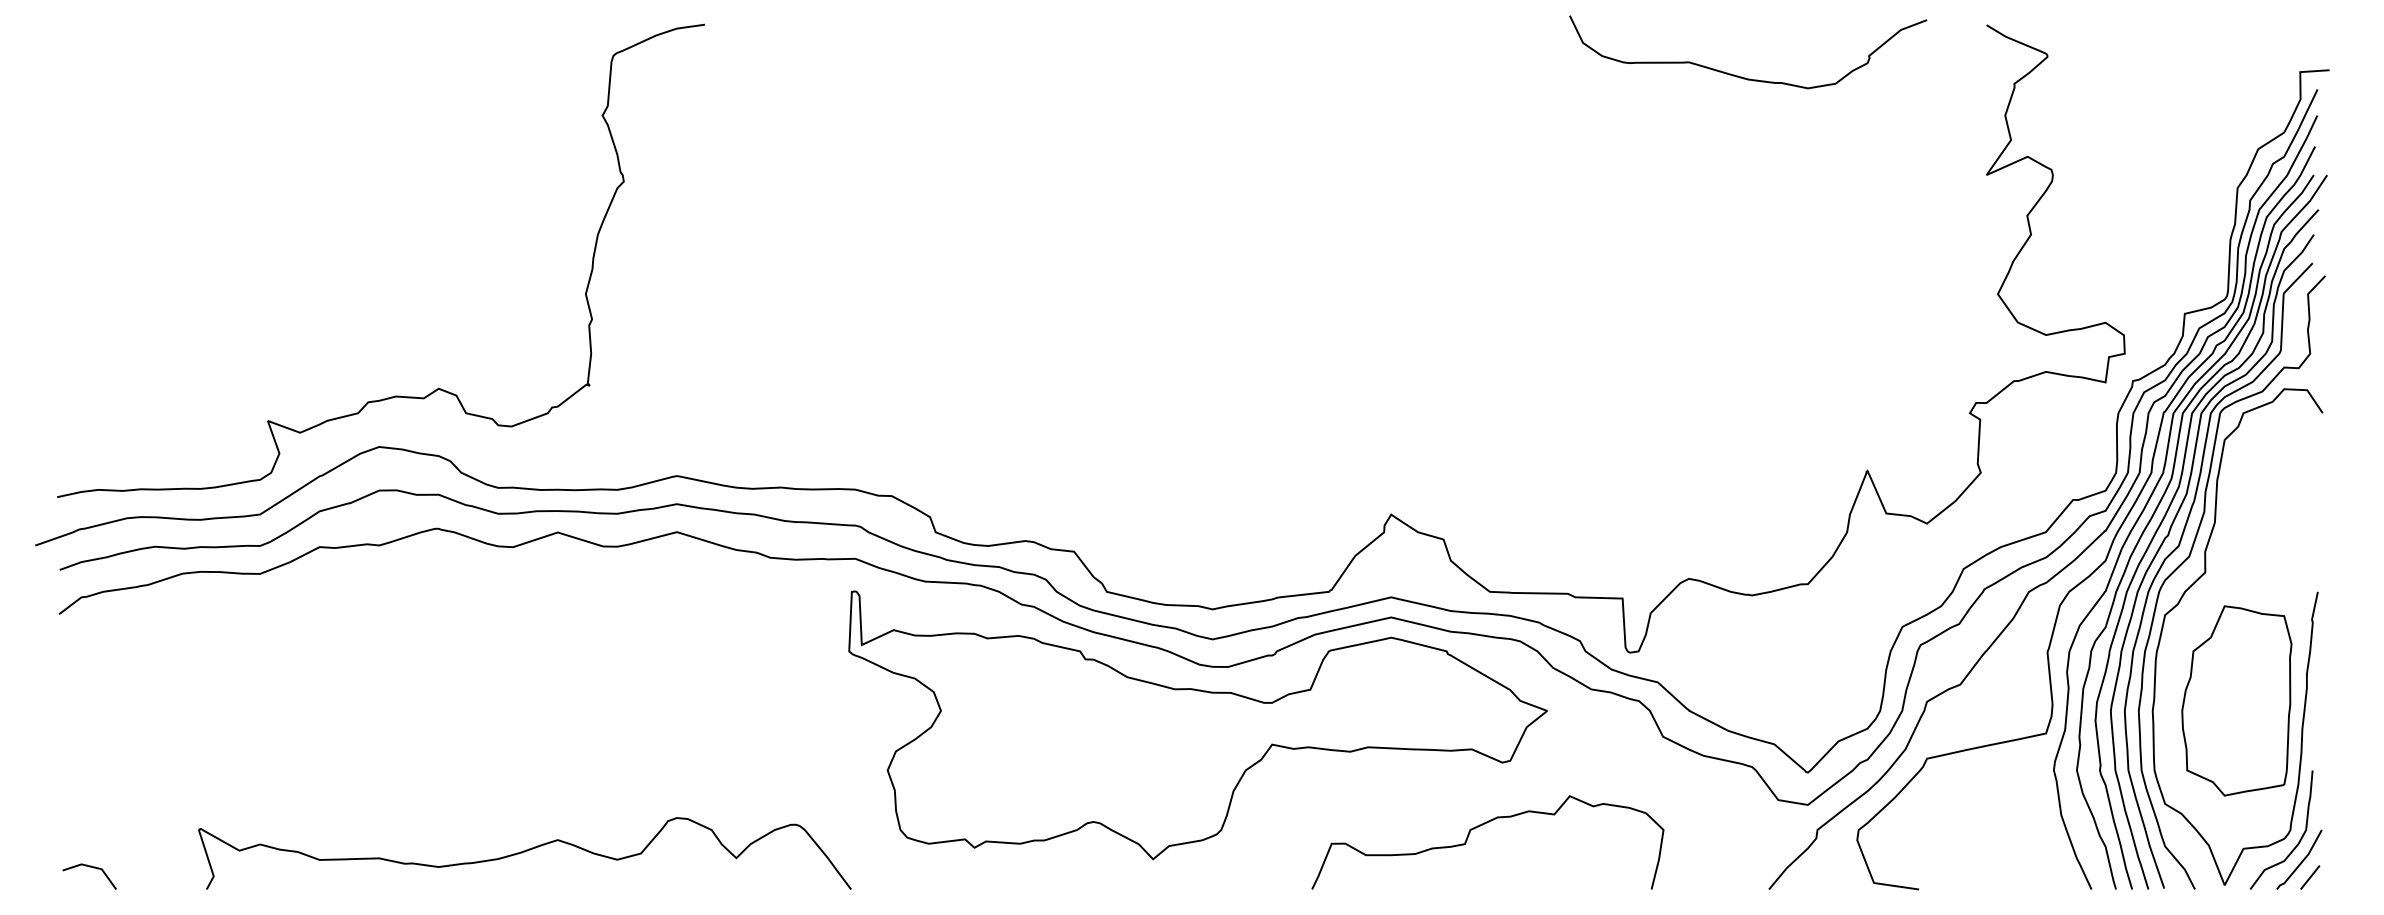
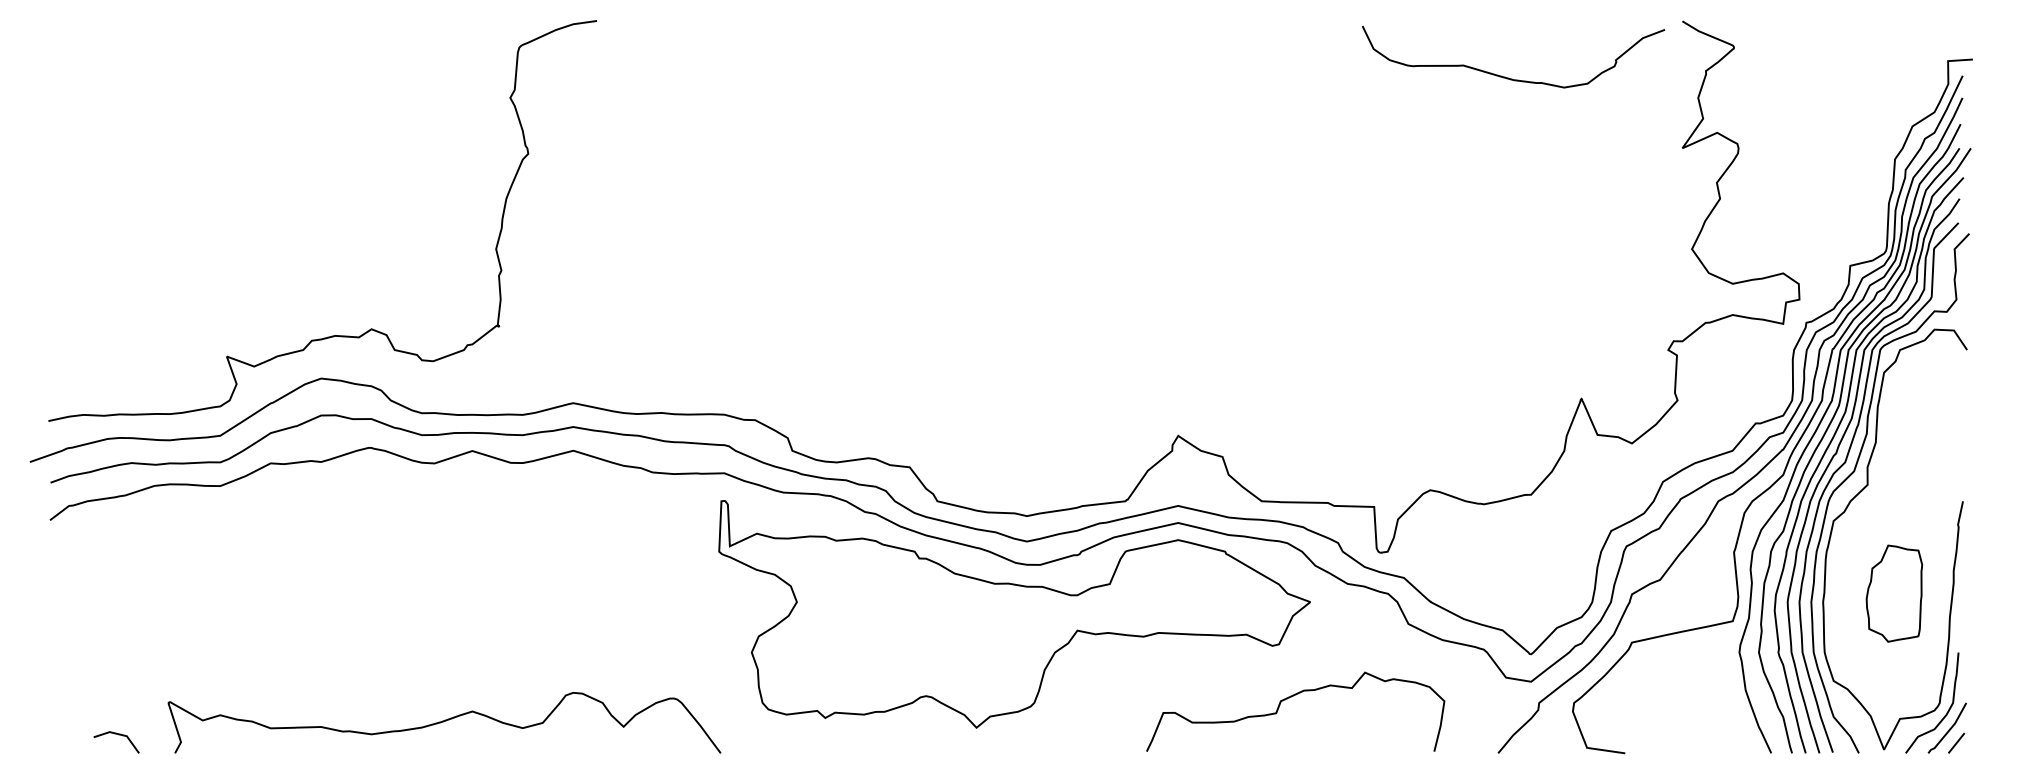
curve: (1741, 76) -> (1507, 77), moved
part: (2236, 700) -> (1894, 593), size x0.6
curve: (1480, 826) -> (1289, 698), moved
line: (93, 868) -> (119, 735), moved

